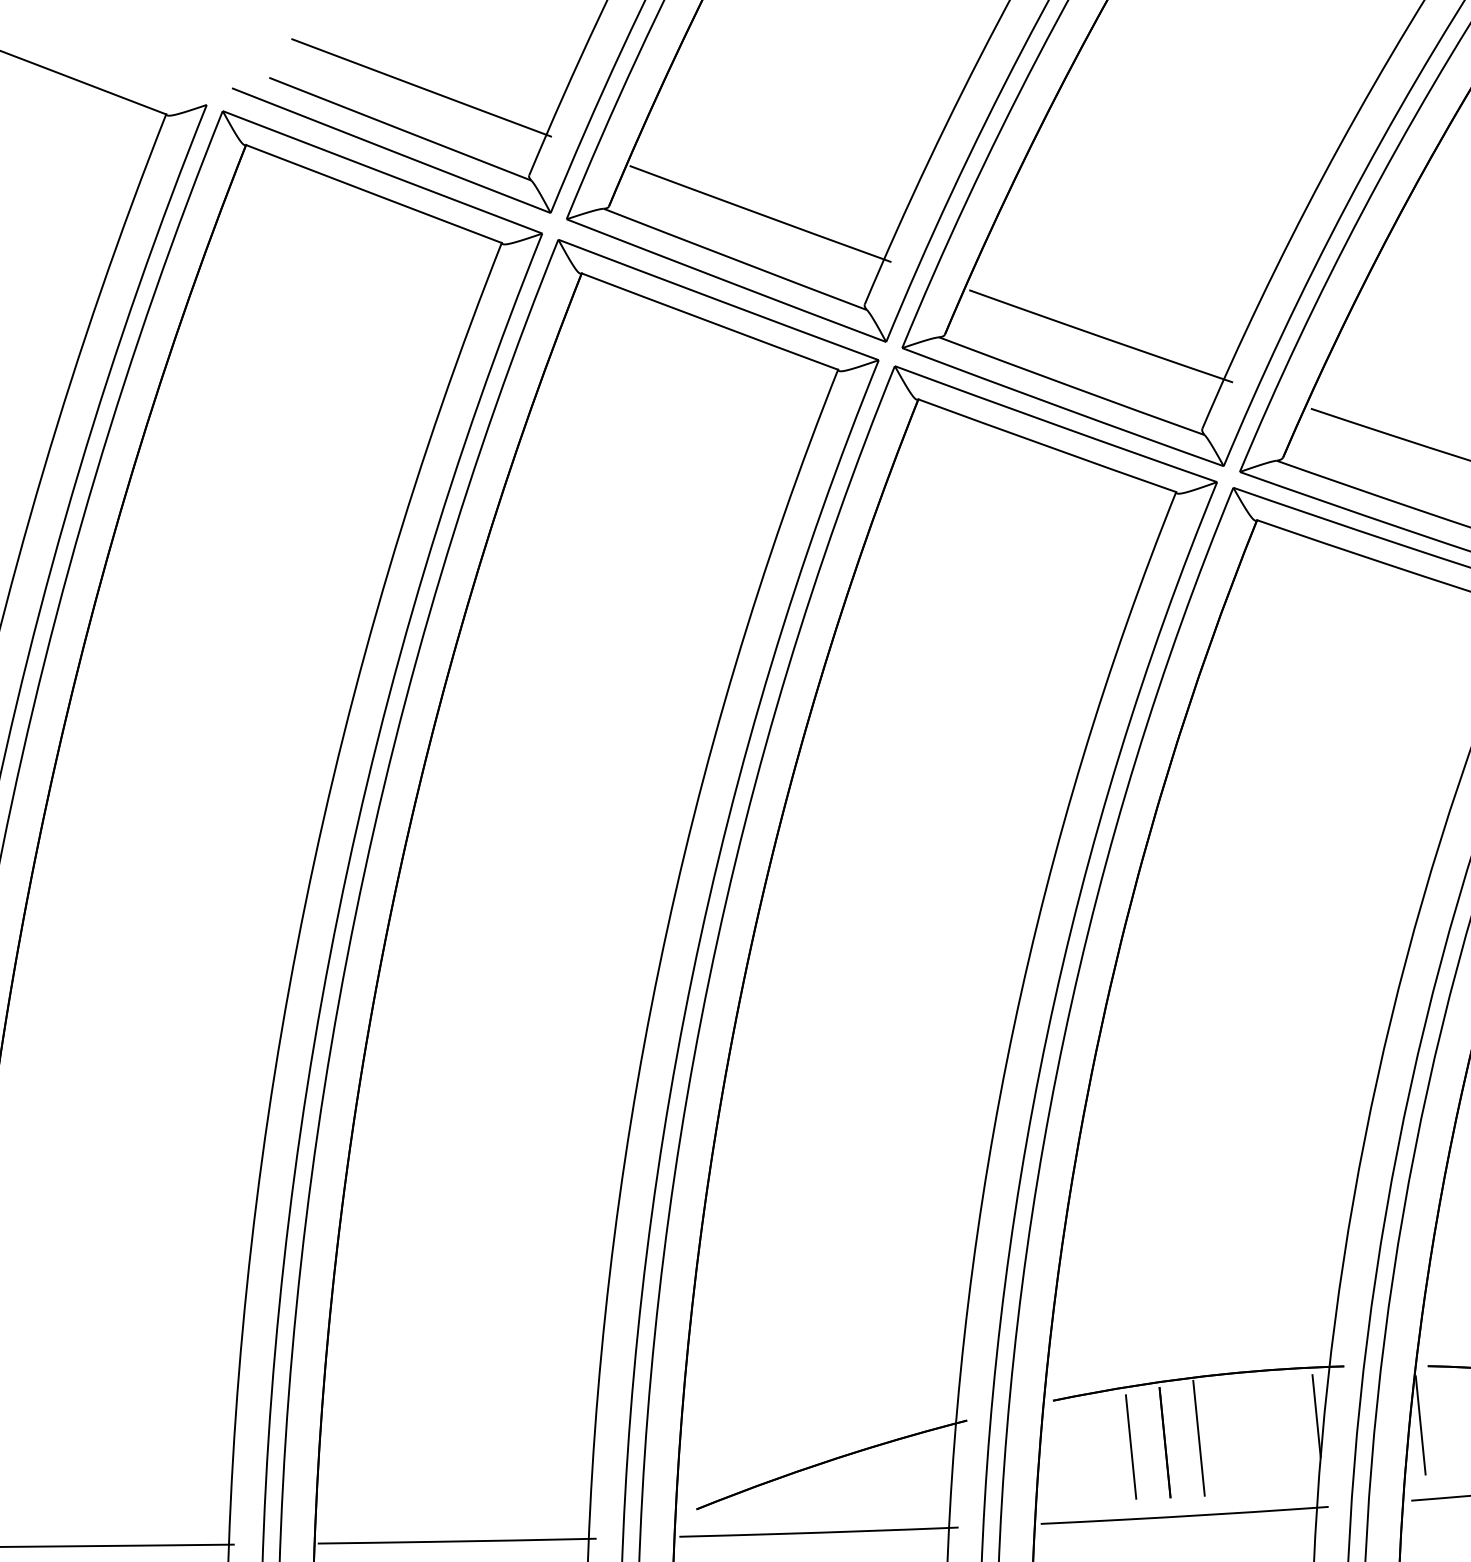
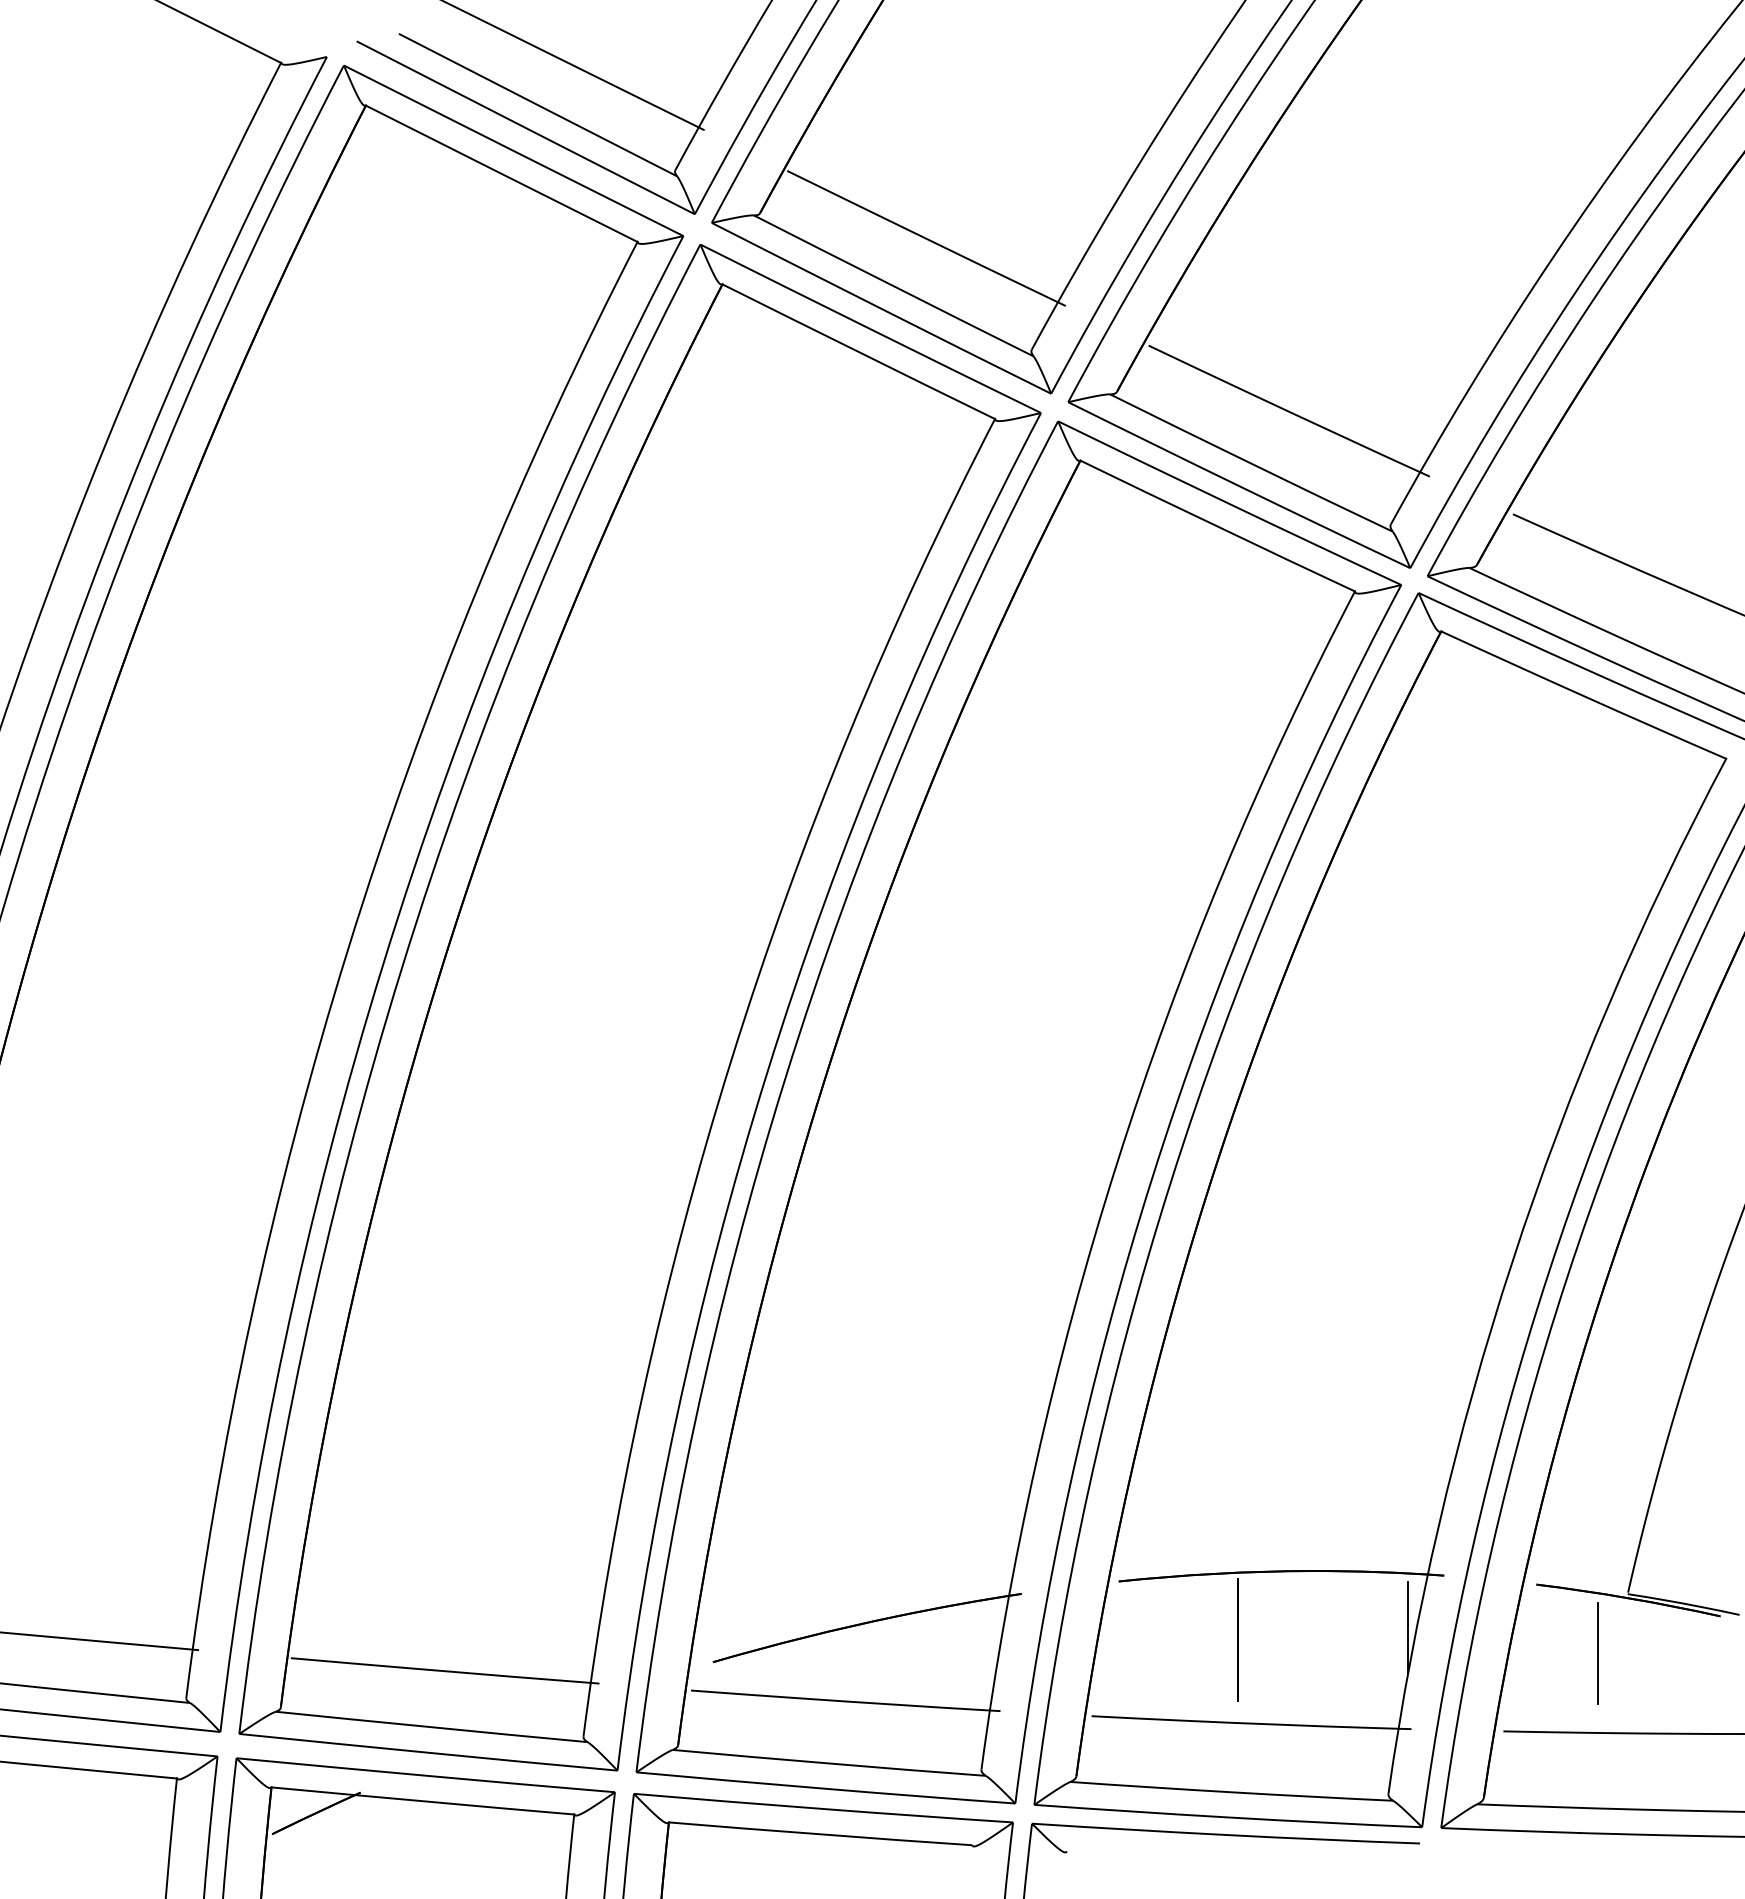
line: (1421, 1425) -> (1522, 1649), removed
line: (1198, 1438) -> (1275, 1639), removed
line: (1130, 1446) -> (1199, 1640), removed

